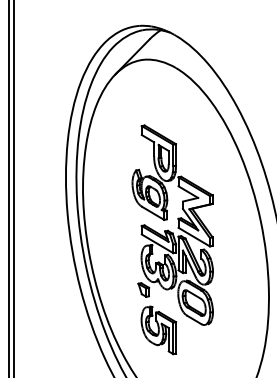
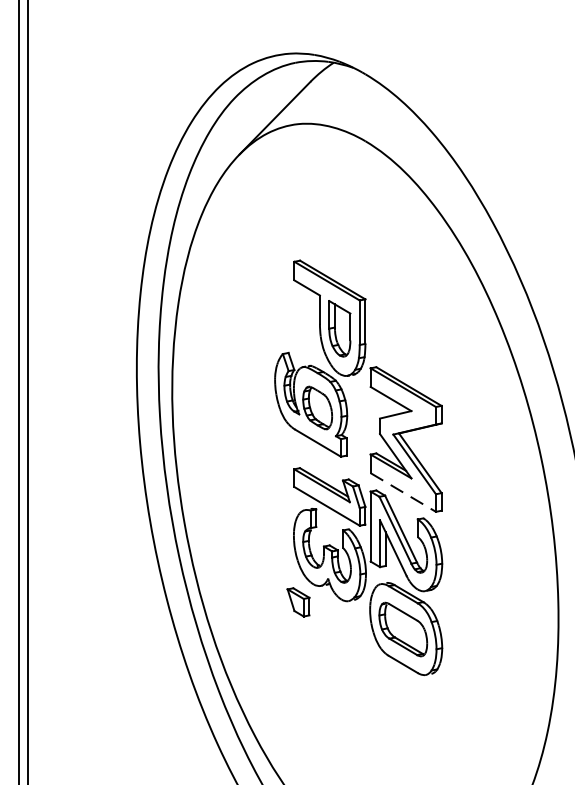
line: (194, 237) -> (403, 493), solid -> dashed
part: (158, 330) -> (329, 686), removed

